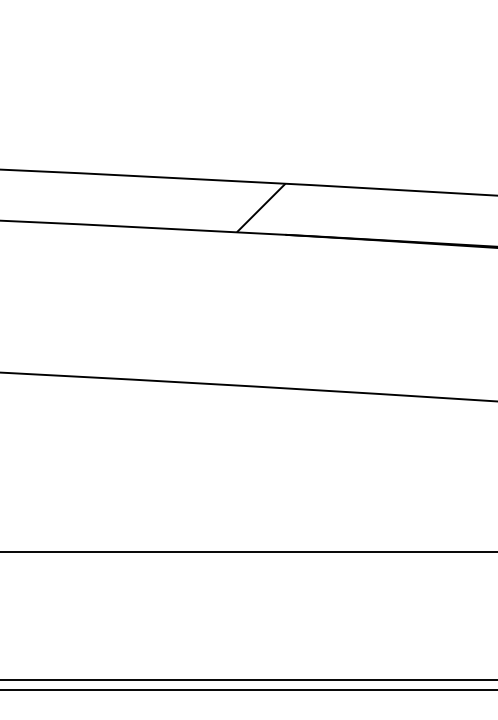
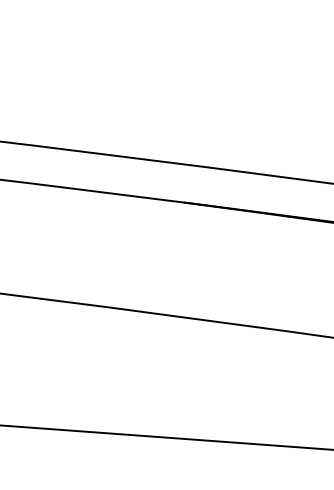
hatch: (260, 207) -> (166, 180), removed

